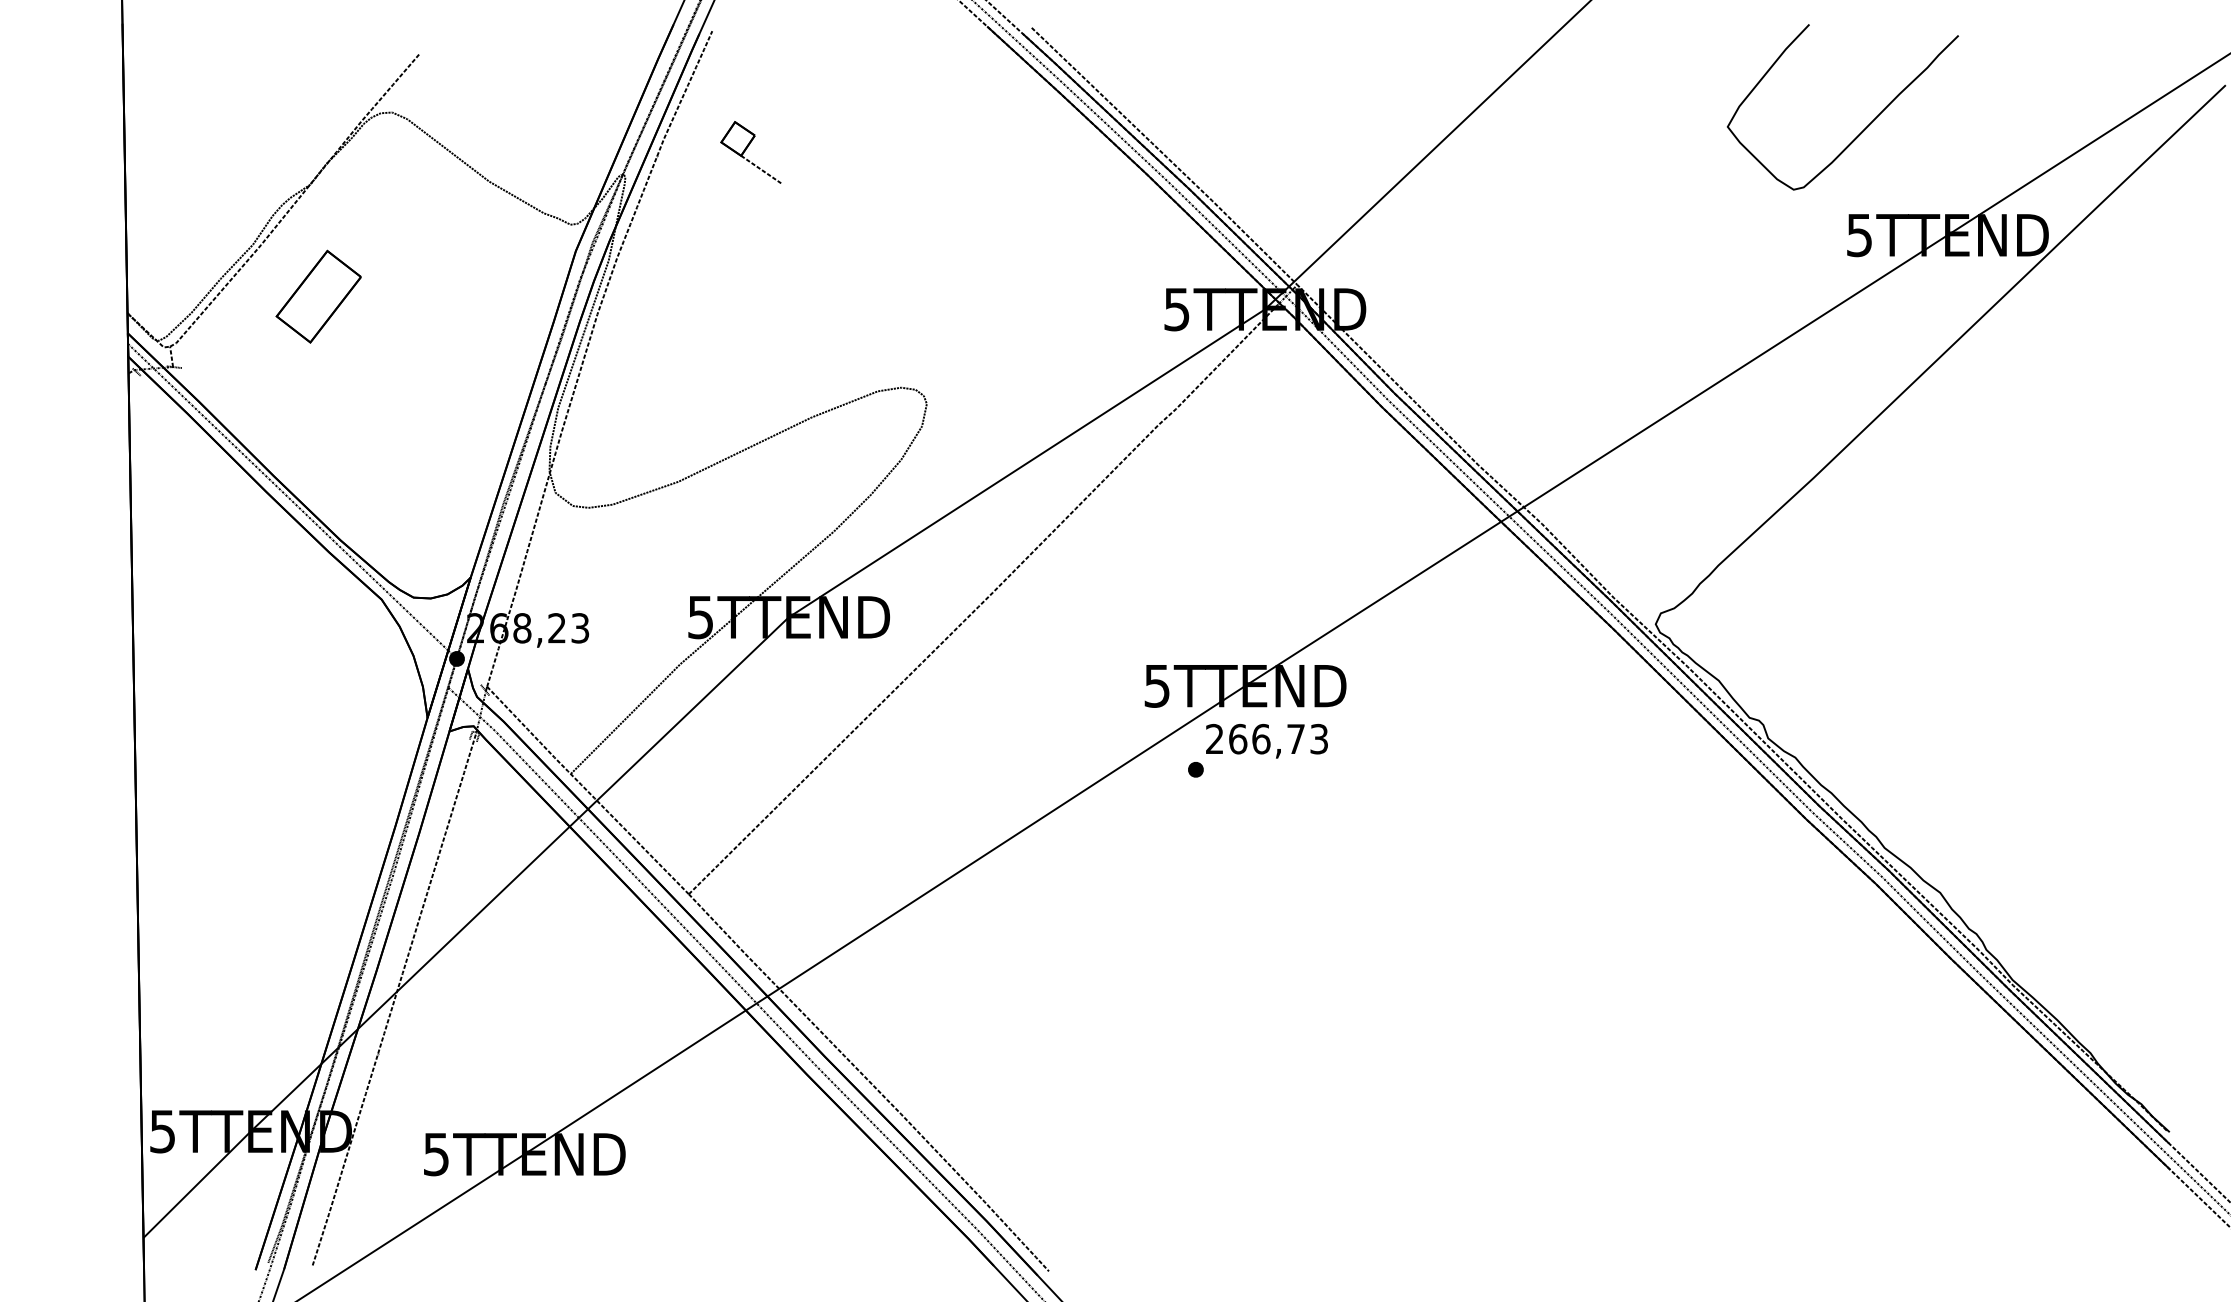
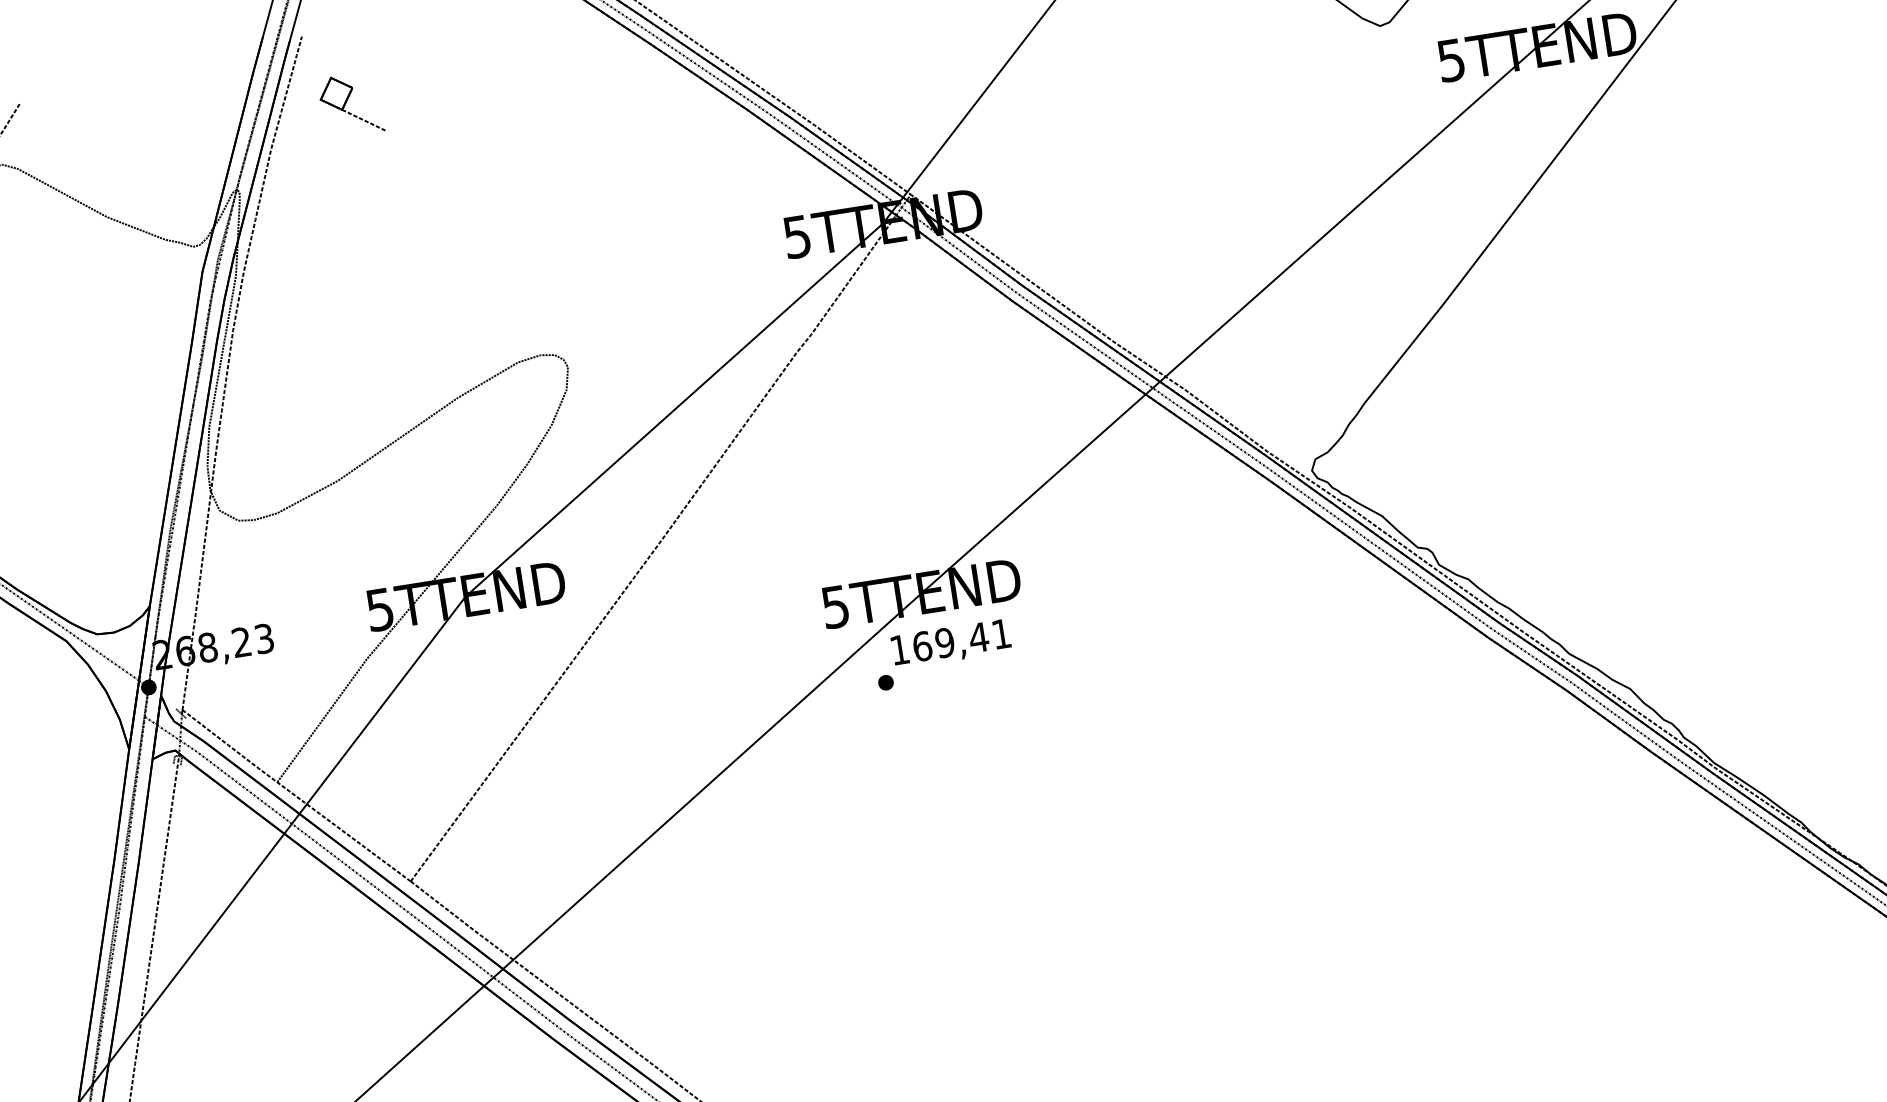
part: (750, 152) -> (350, 105), moved
text: (1266, 738) -> (950, 641), 266,73 -> 169,41

